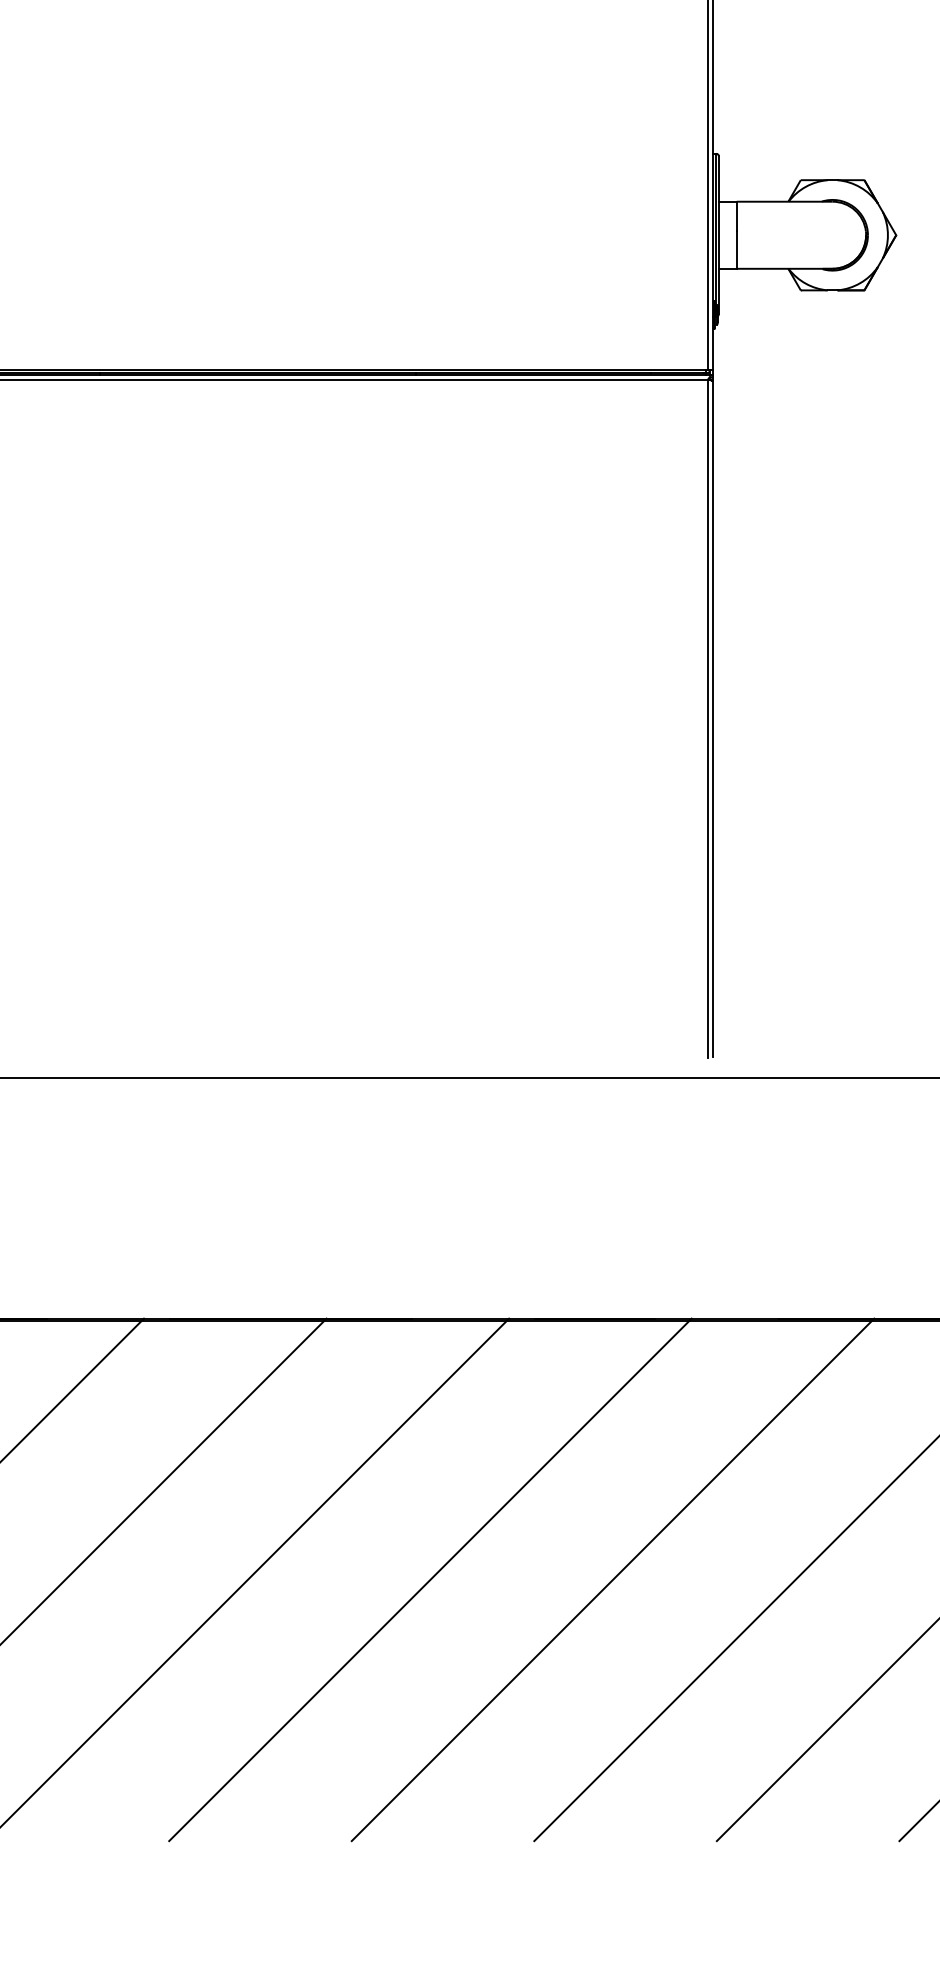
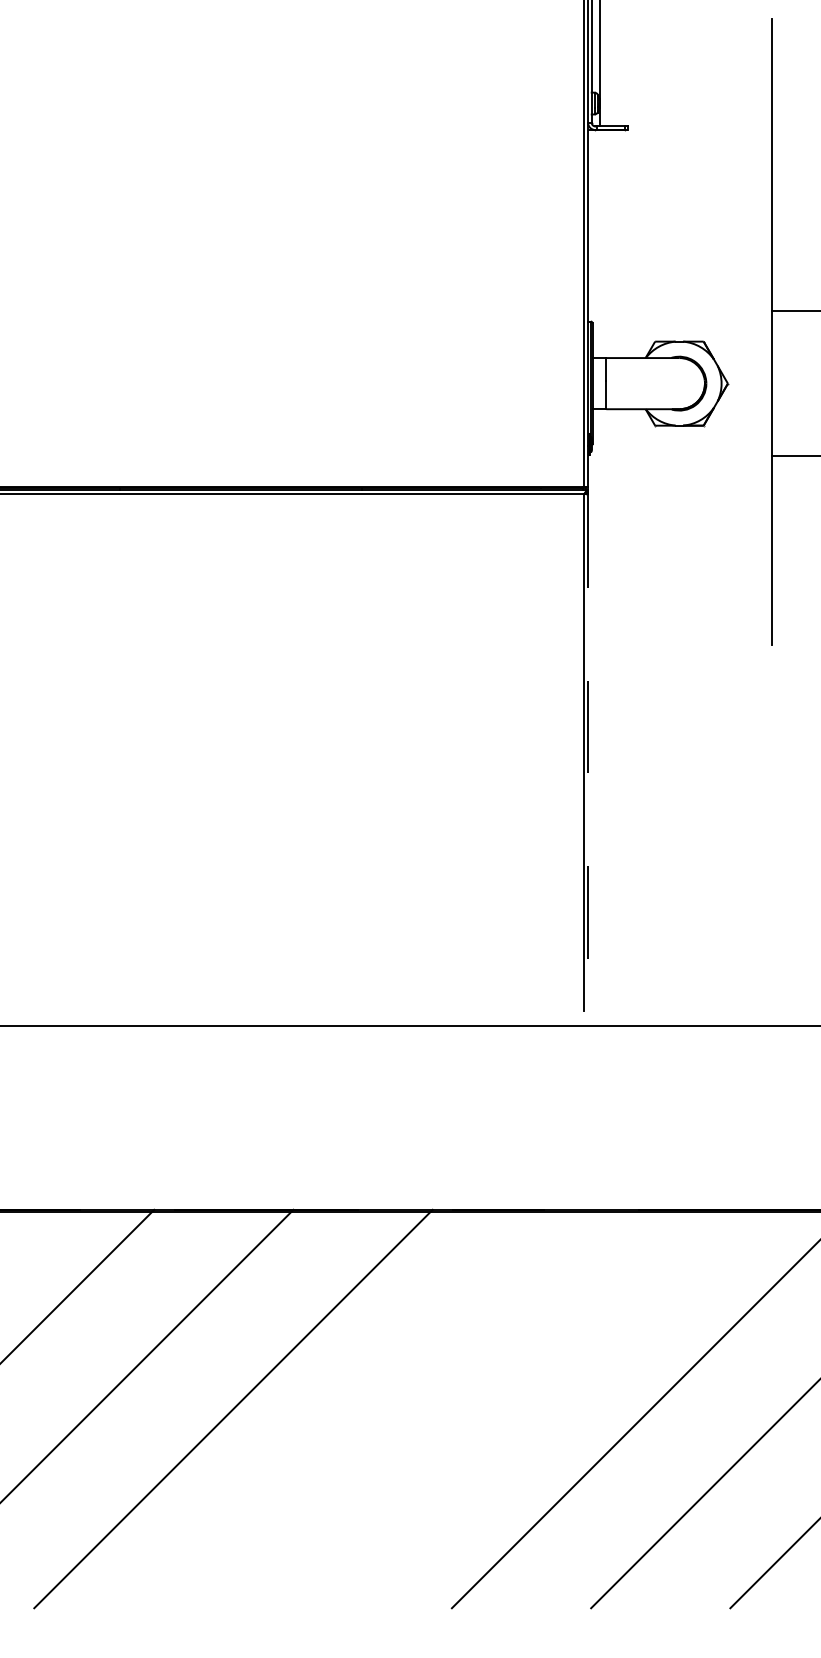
line: (713, 718) -> (588, 752), solid -> dashed
line: (430, 1579) -> (372, 1408), removed
line: (612, 1579) -> (511, 1408), removed

